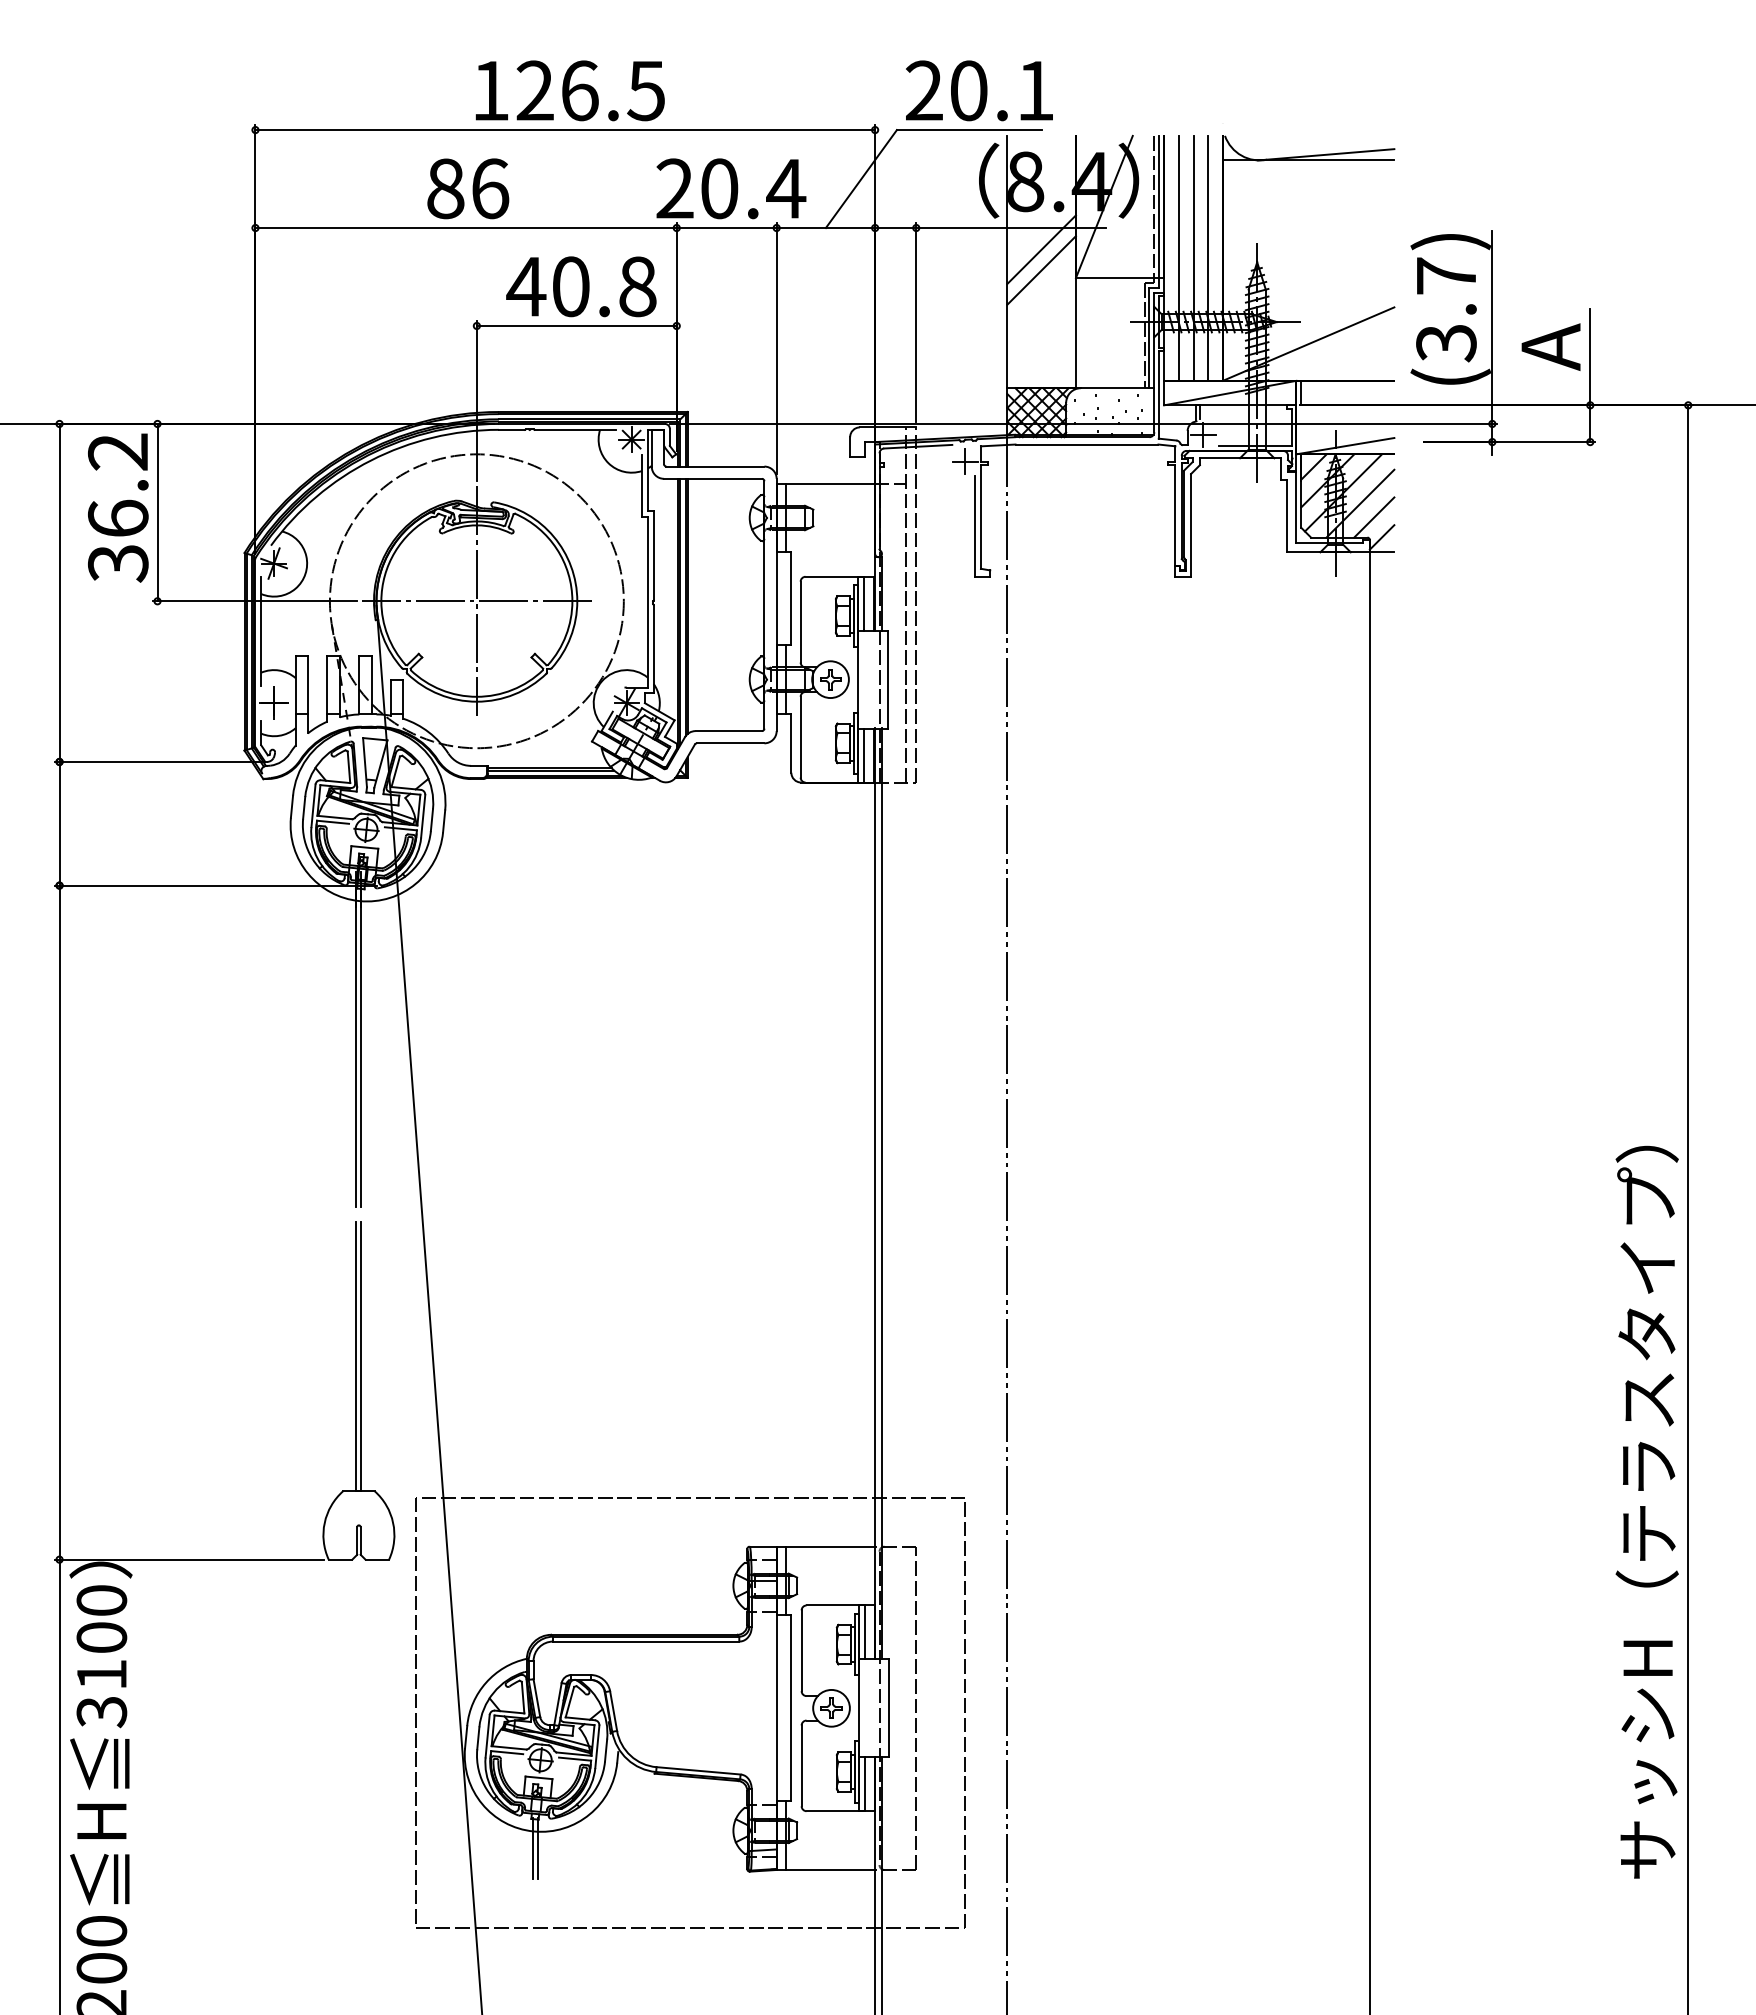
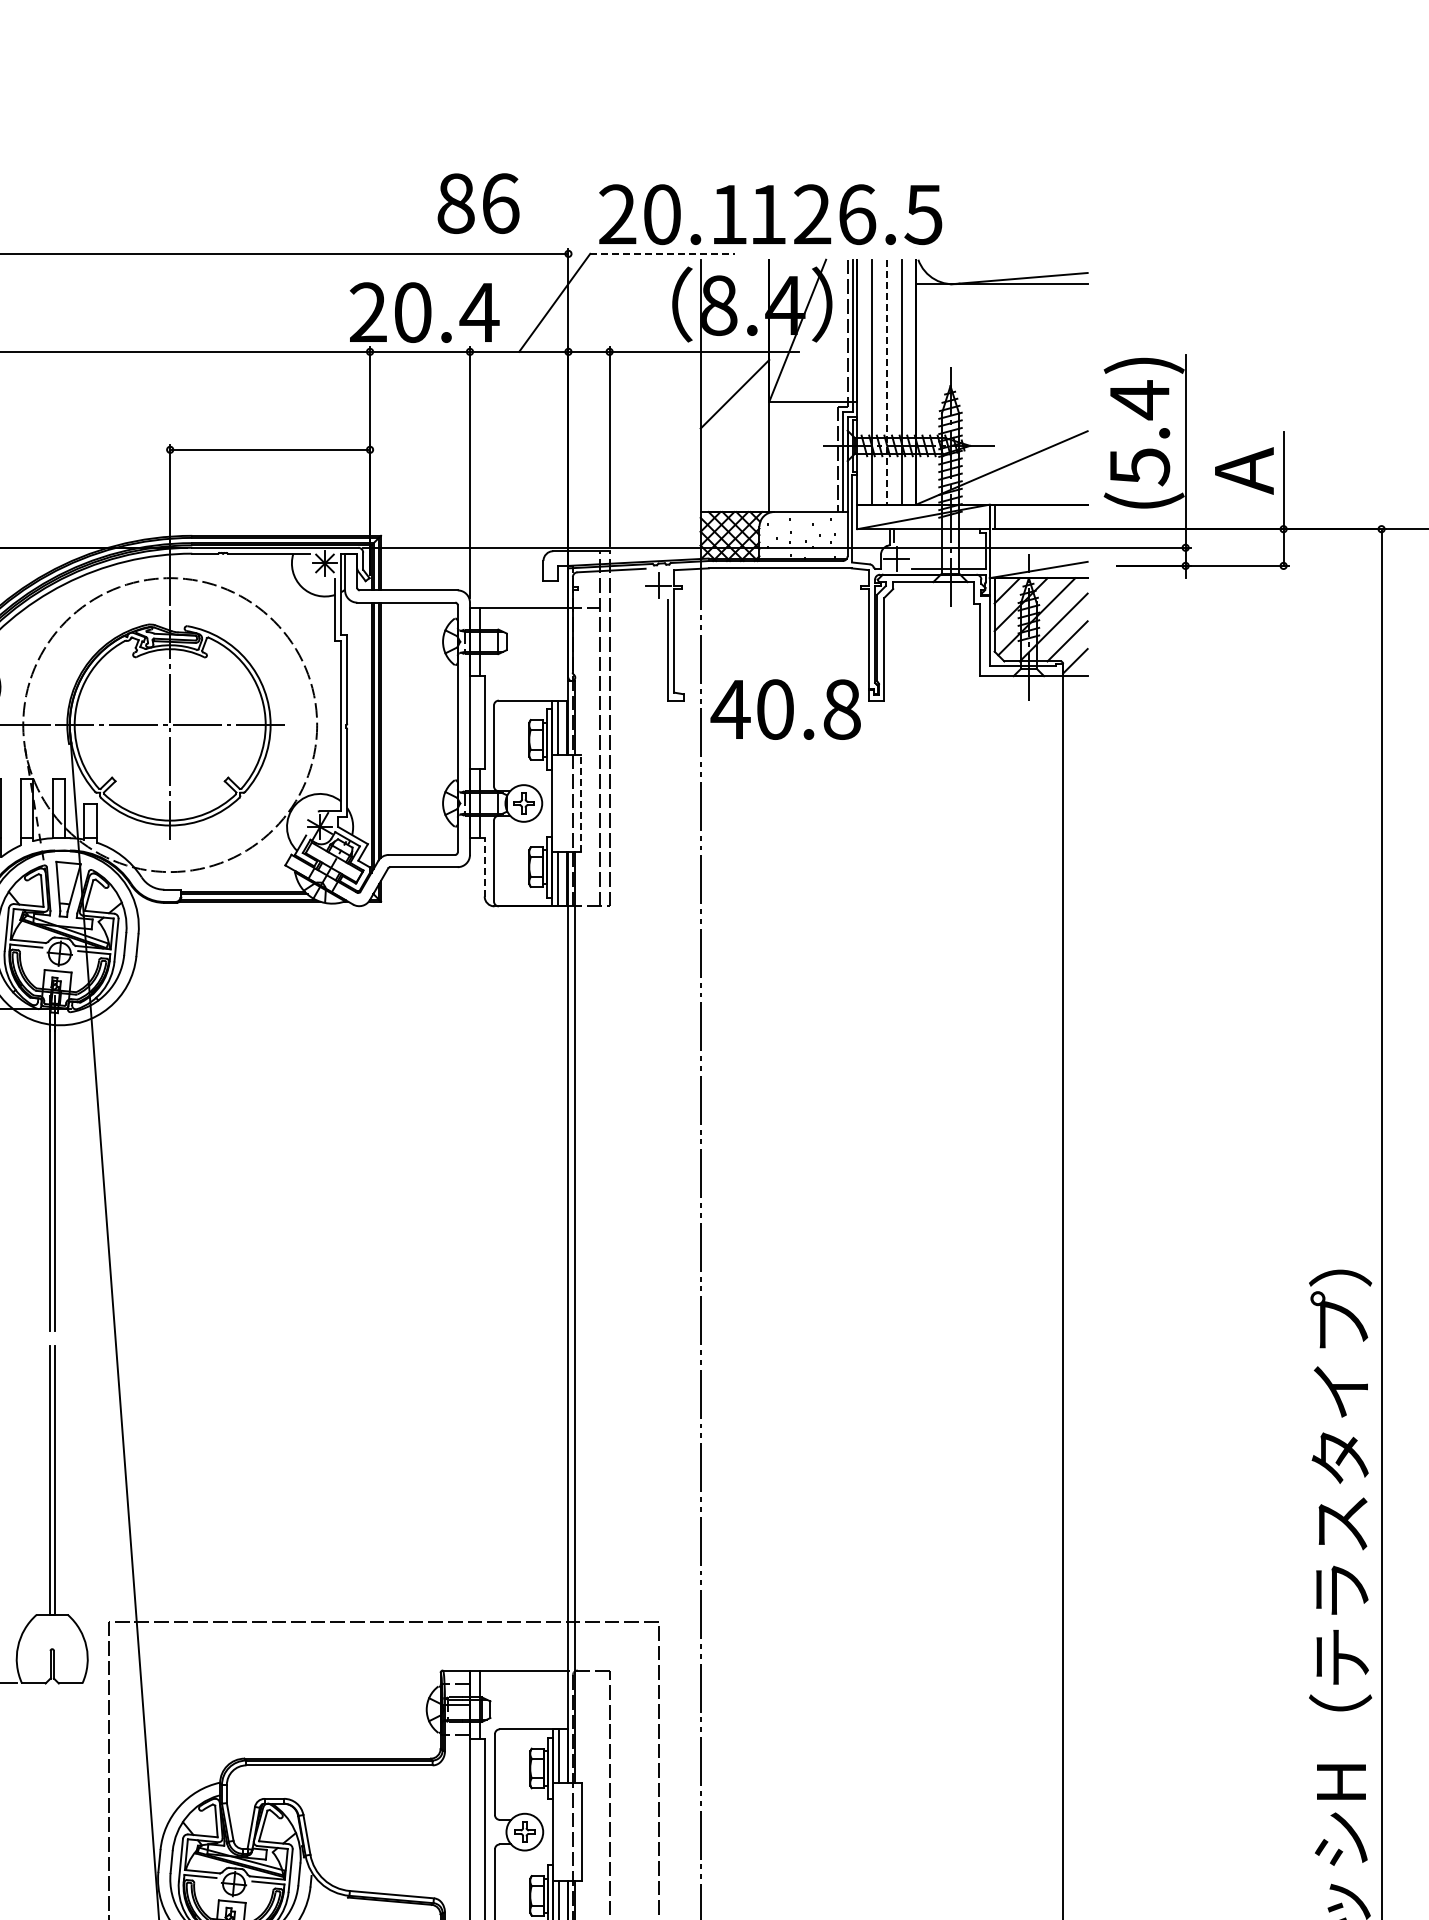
text: (569, 90) -> (846, 214), moved
line: (969, 130) -> (662, 254), solid -> dashed
text: (468, 188) -> (478, 203), moved
line: (1041, 249) -> (734, 373), removed
line: (1193, 258) -> (886, 382), solid -> dashed
text: (581, 286) -> (785, 709), moved
text: (1446, 309) -> (1139, 433), (3.7) -> (5.4)
line: (887, 679) -> (580, 803), solid -> dashed
line: (791, 742) -> (484, 866), solid -> dashed

